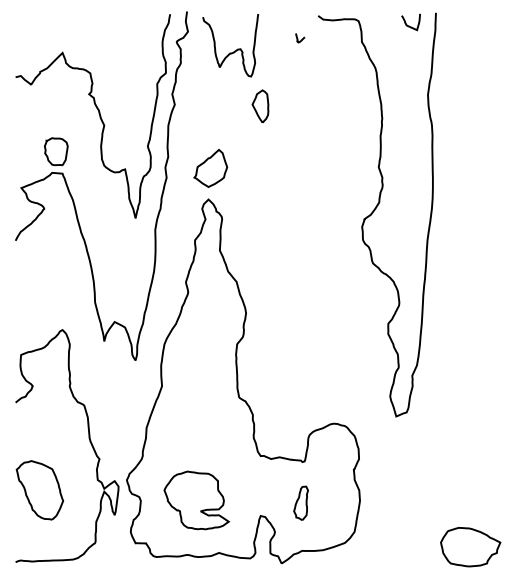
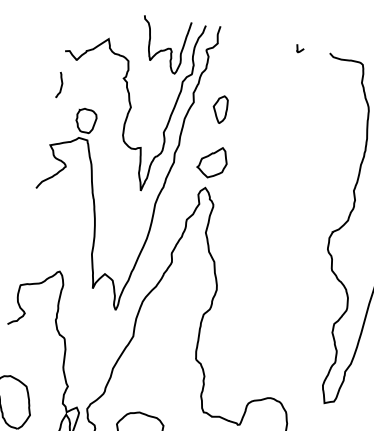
curve: (301, 39) -> (300, 50), moved
curve: (234, 50) -> (165, 48), moved
part: (260, 106) -> (220, 109), moved
curve: (19, 116) -> (61, 84), added

